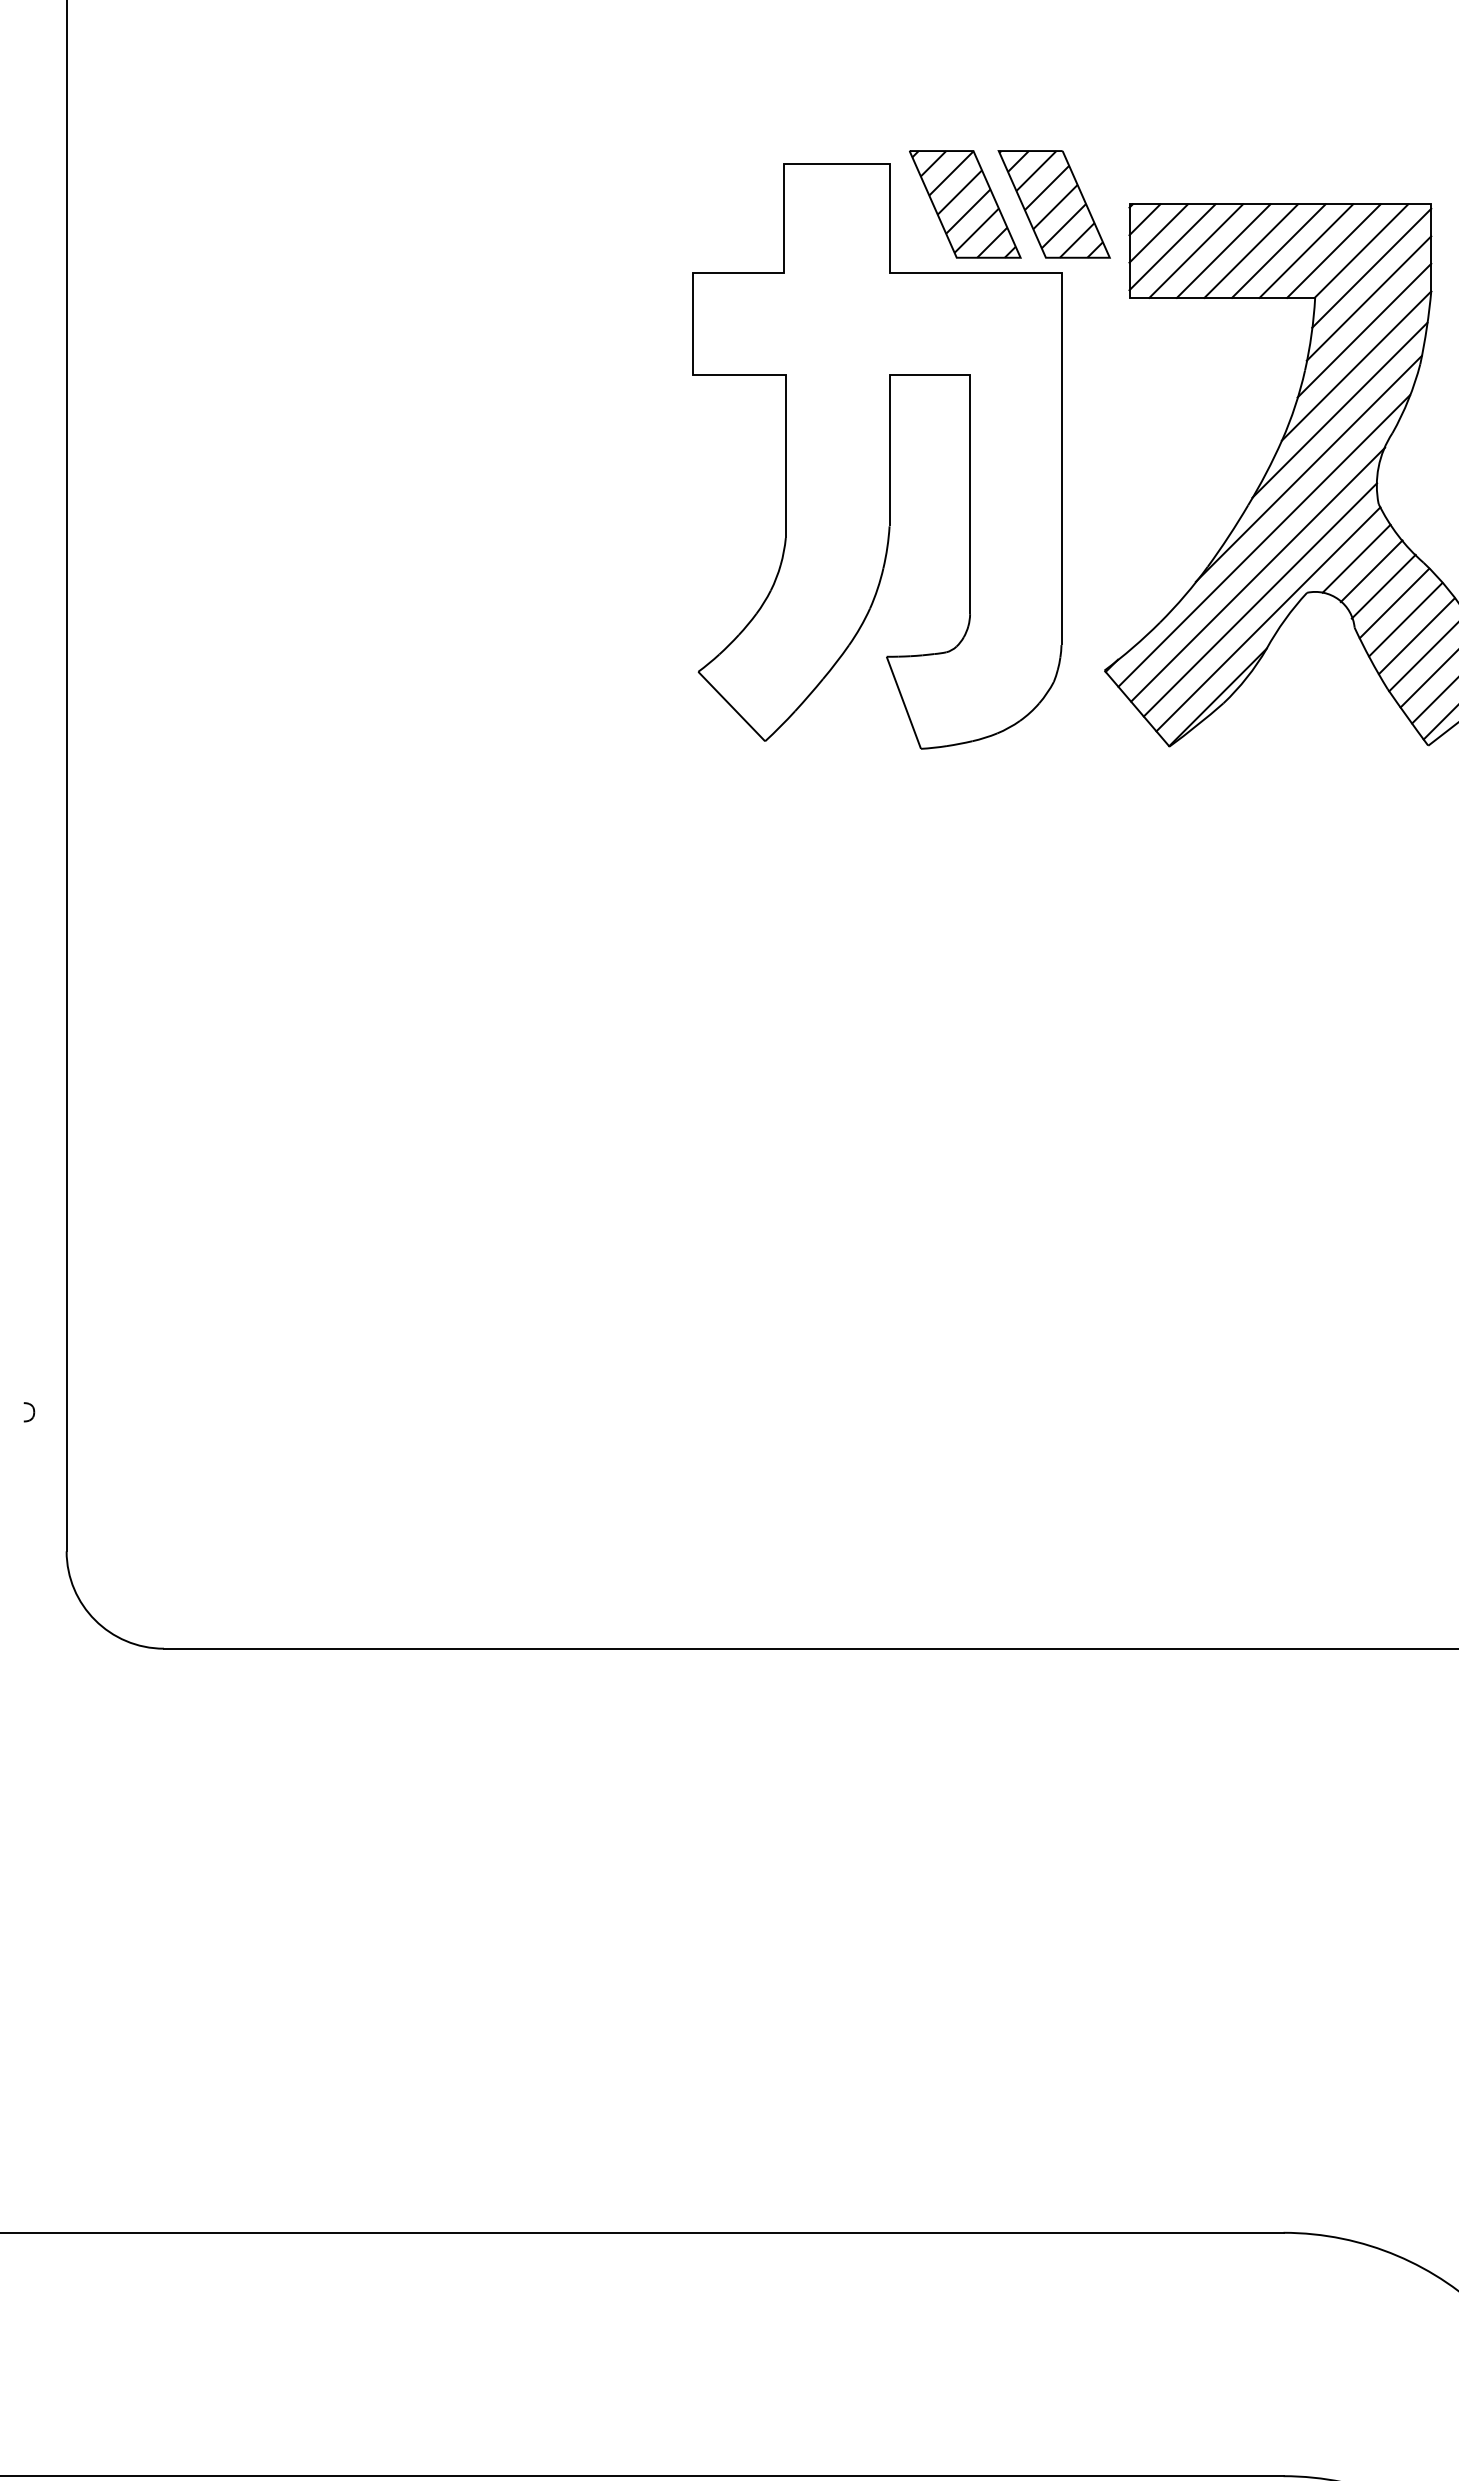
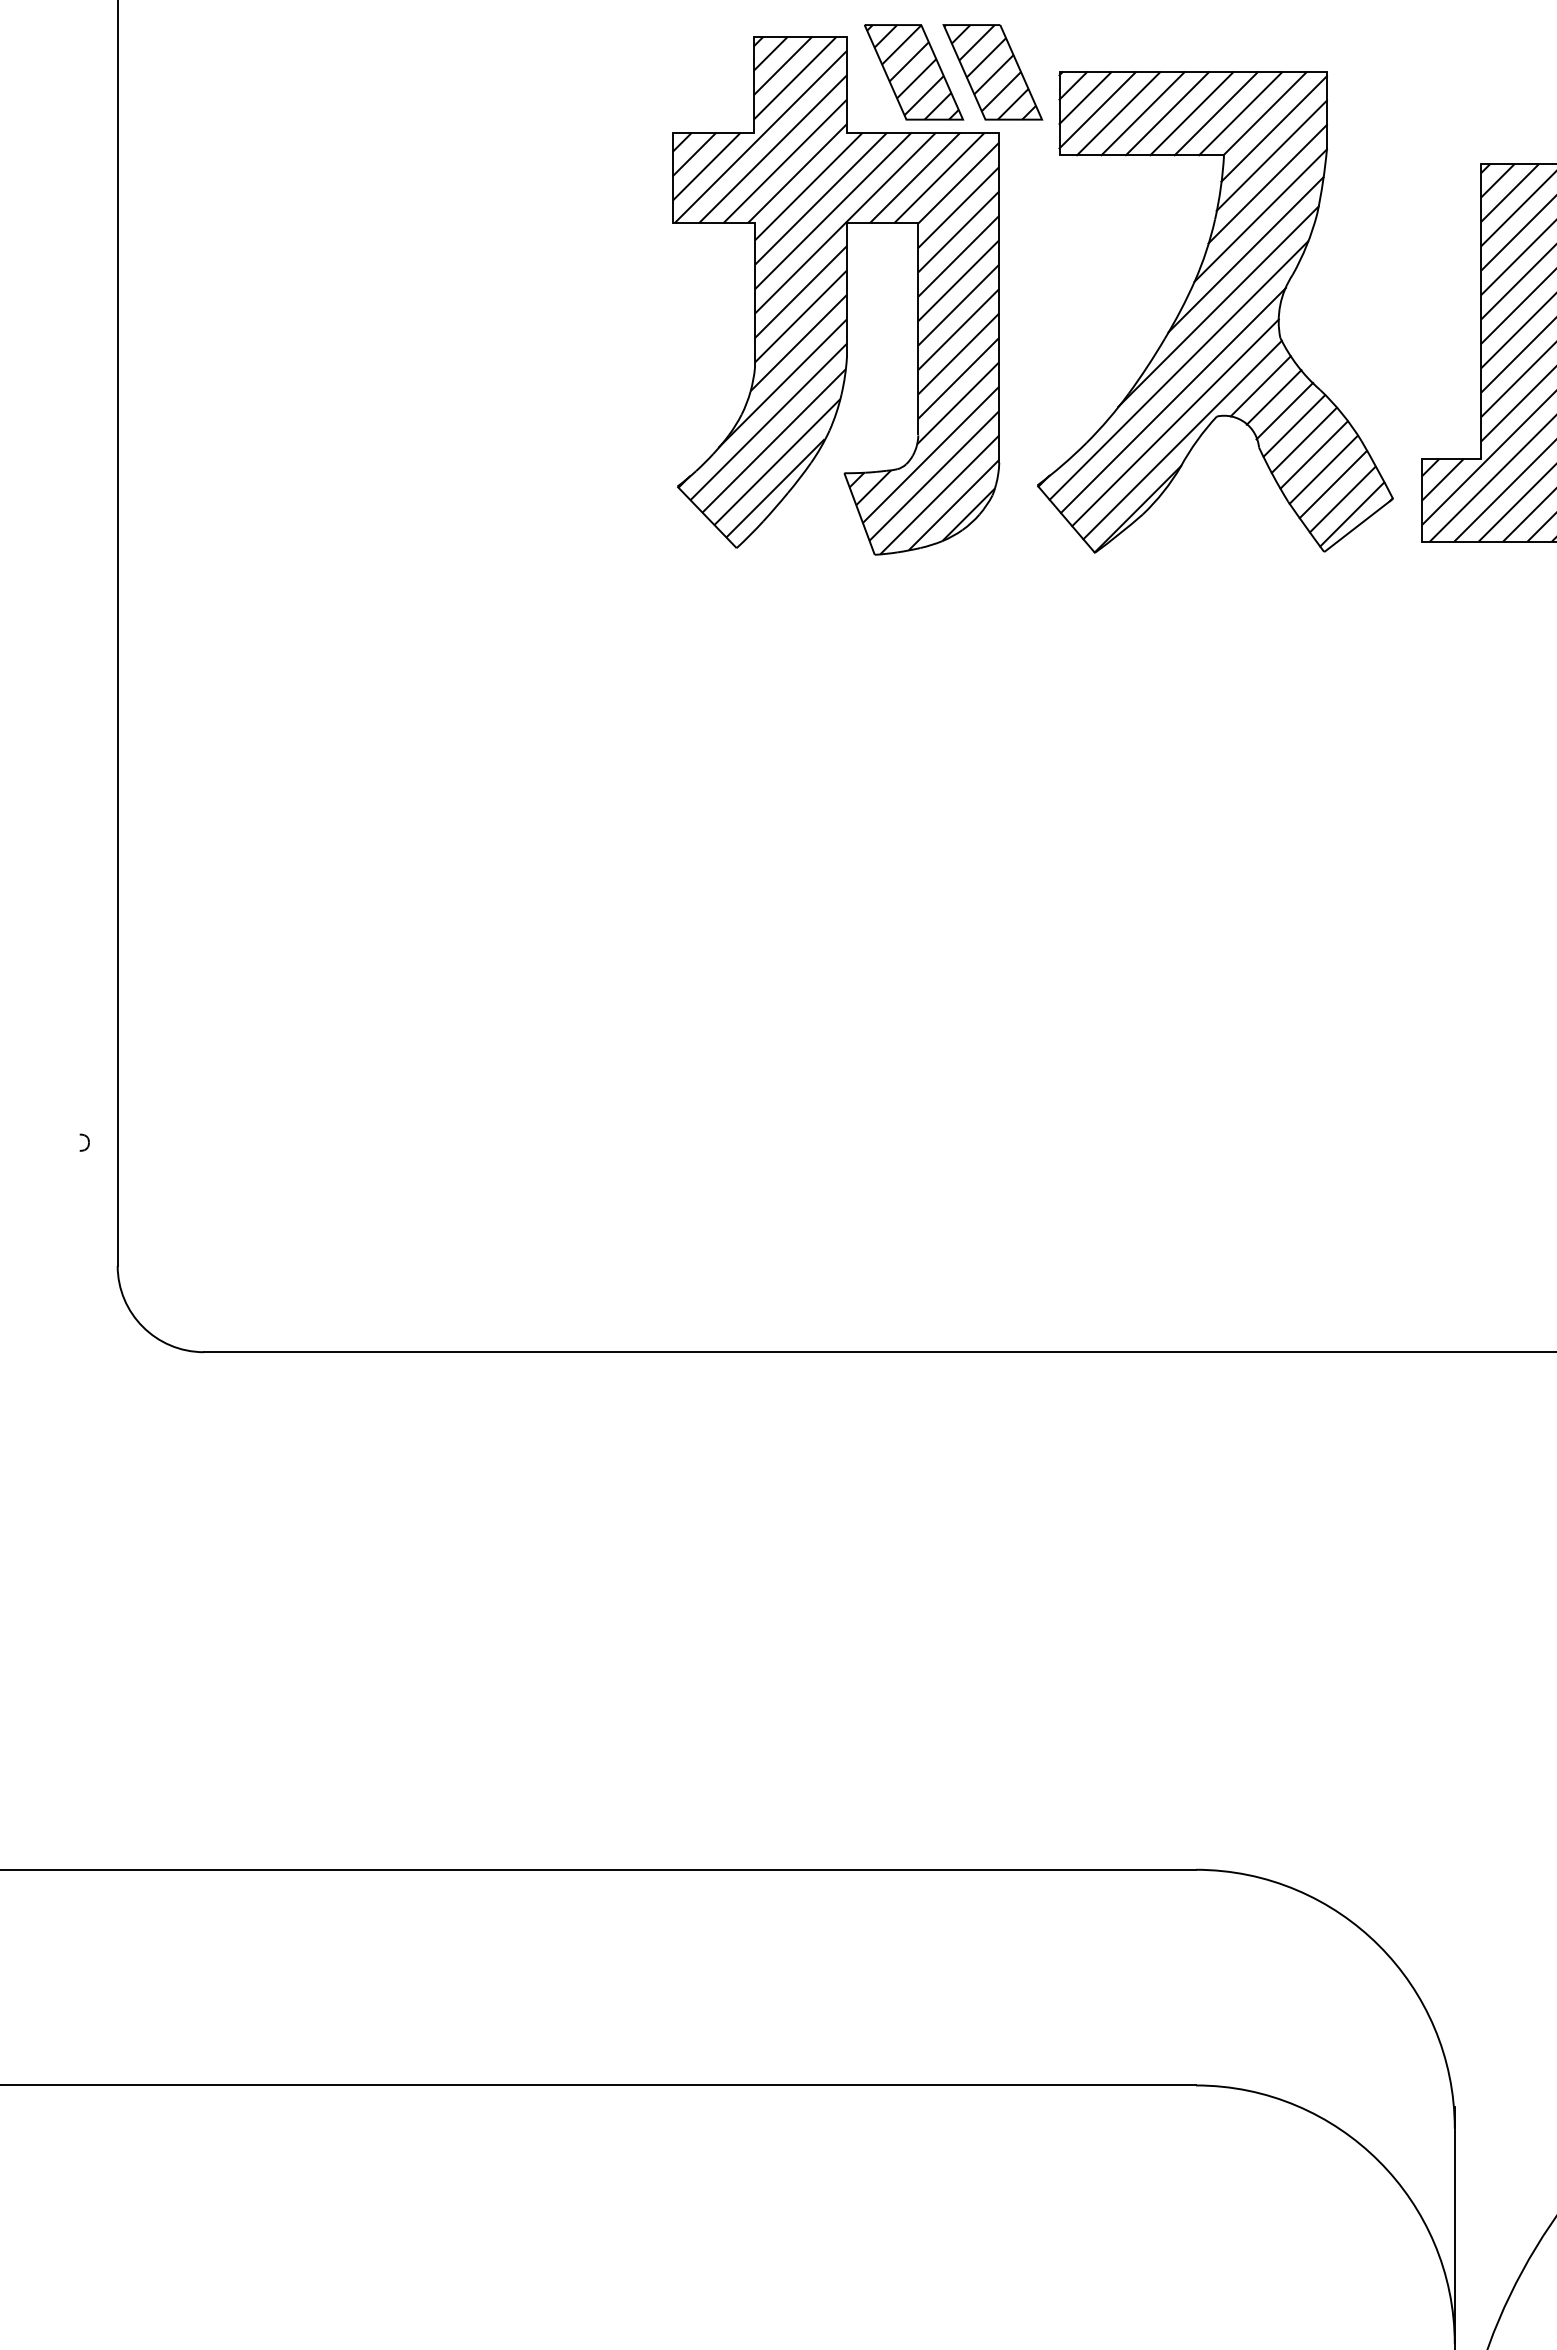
hatch: (876, 456) -> (835, 295), added

